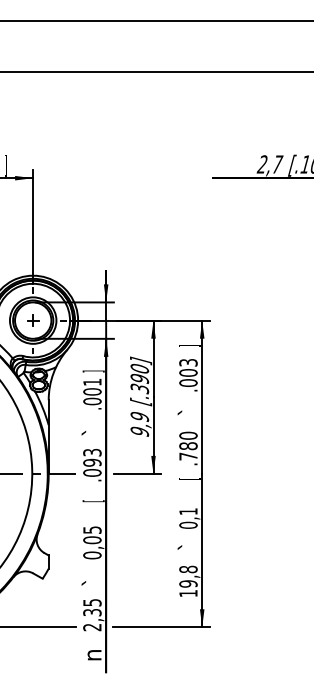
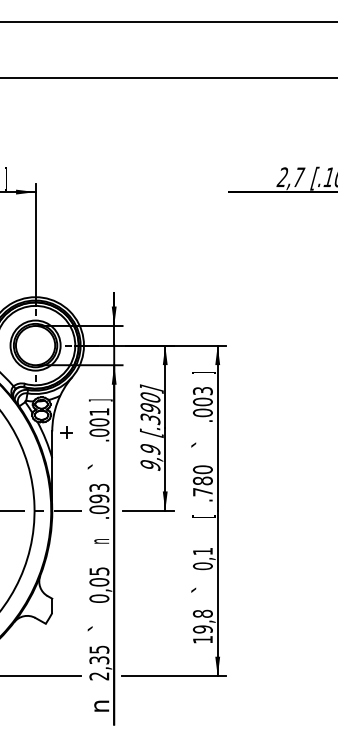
part: (33, 320) -> (66, 432), moved
text: (93, 502) -> (100, 541), [ -> n

